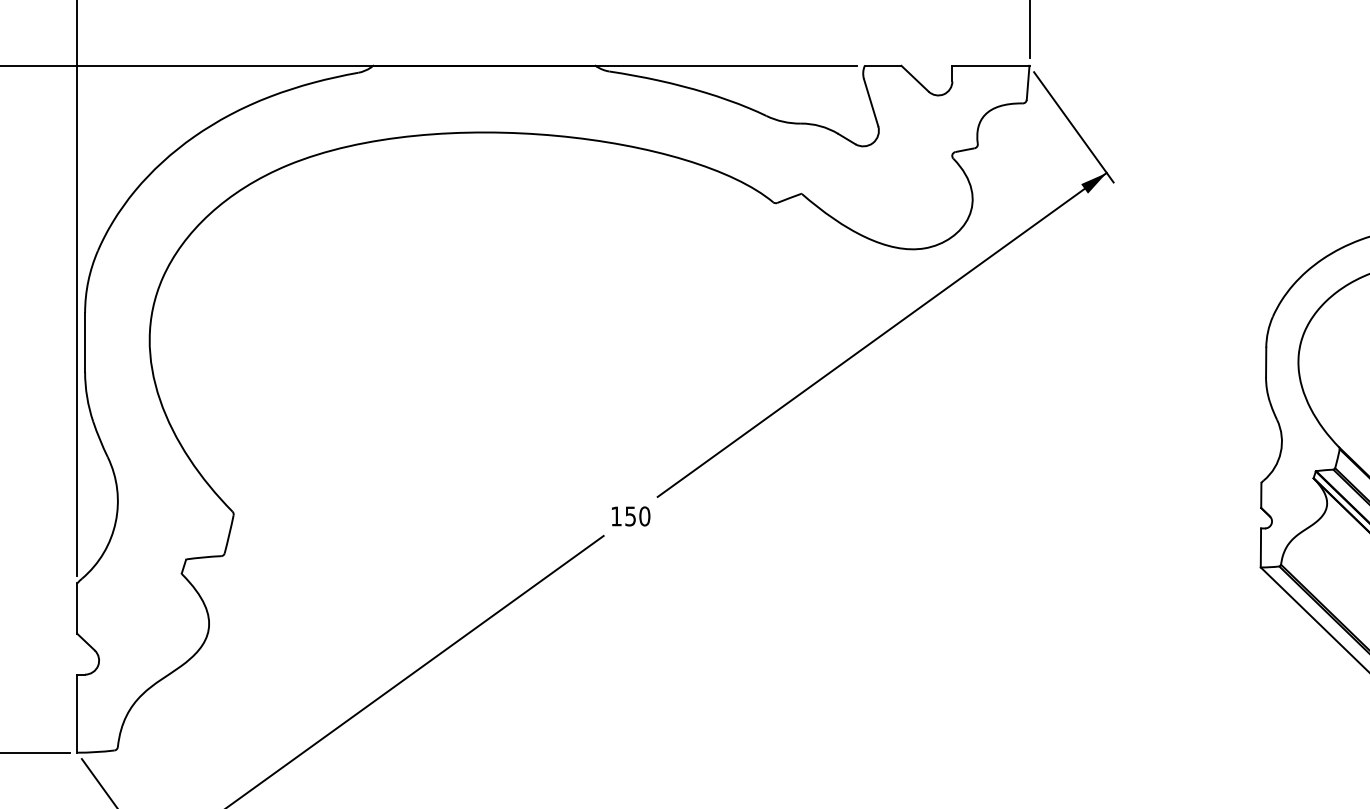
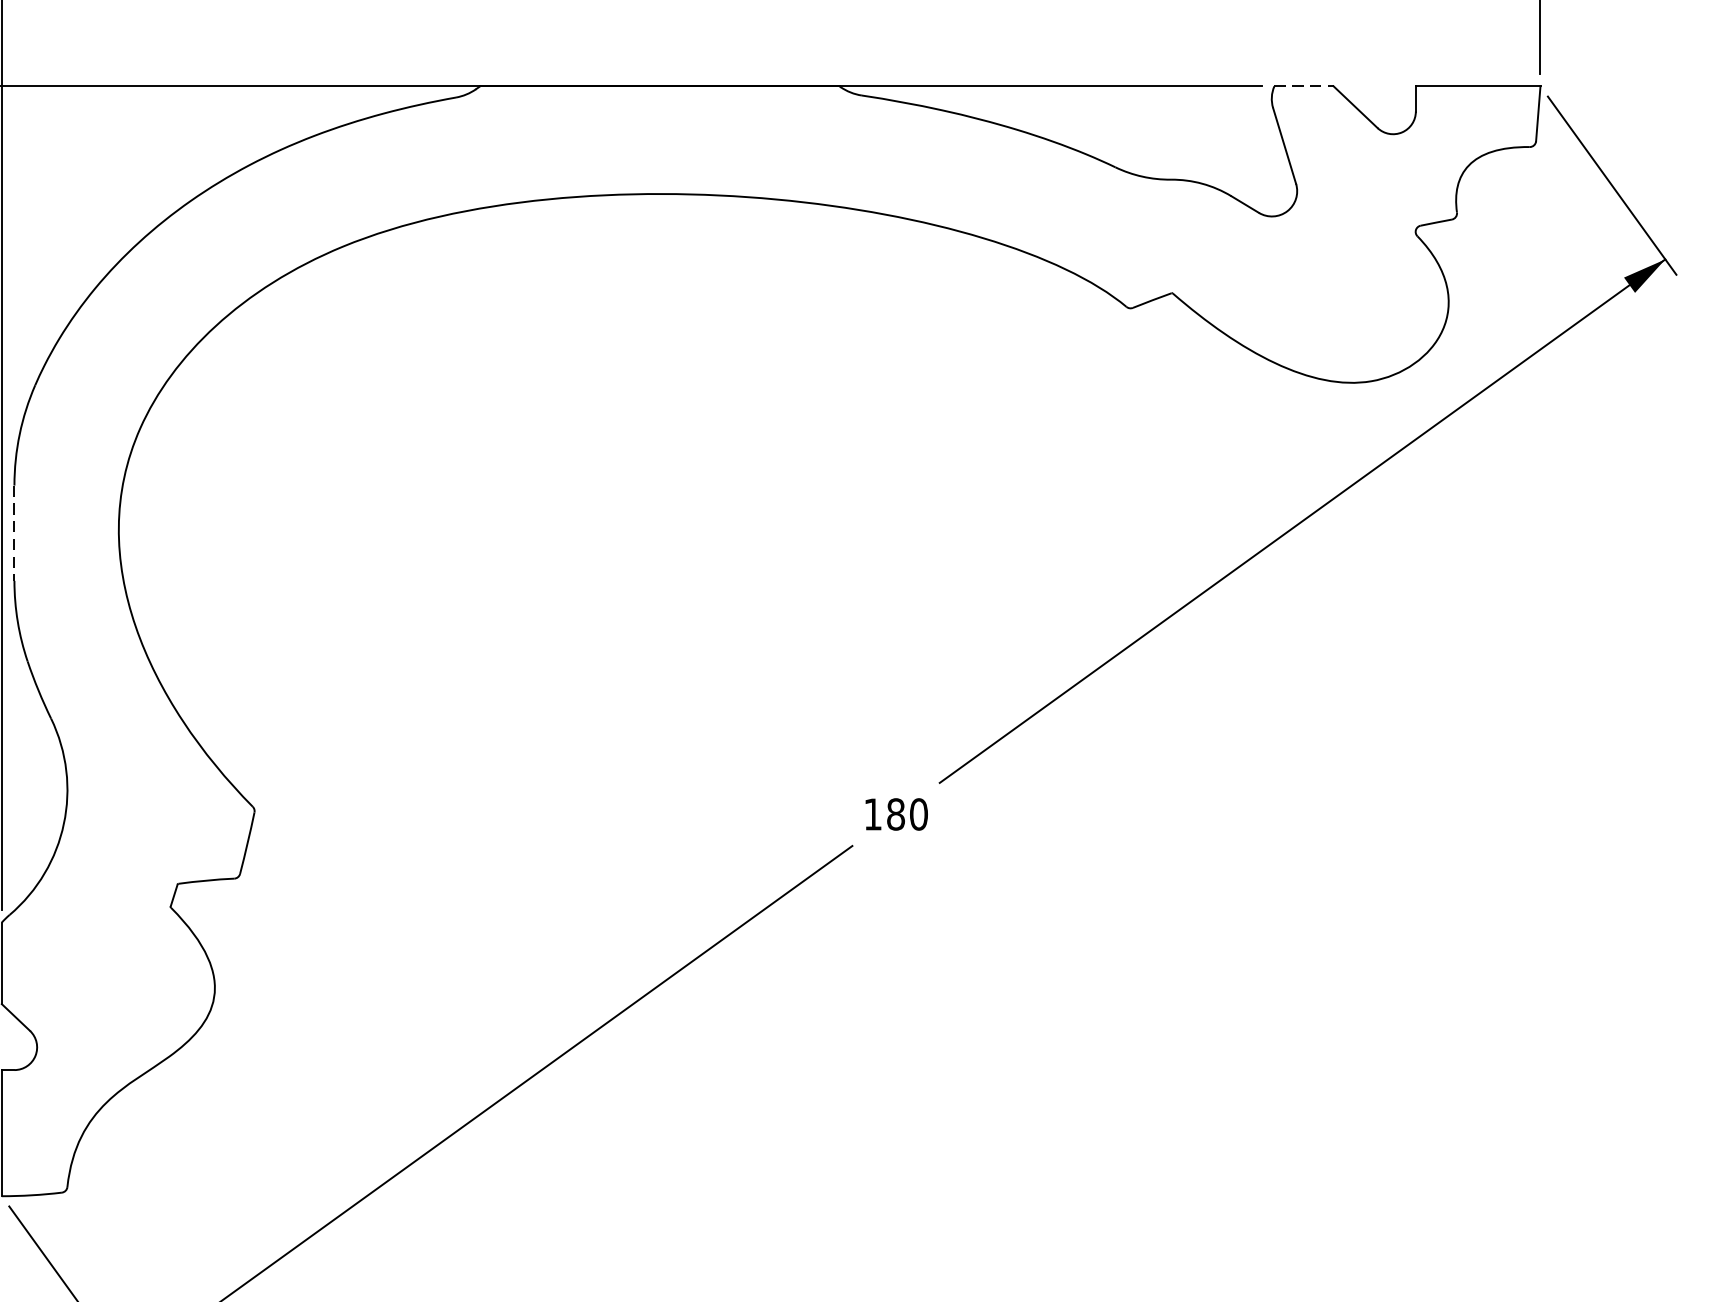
line: (883, 65) -> (1304, 85), solid -> dashed
line: (85, 342) -> (15, 533), solid -> dashed
text: (630, 516) -> (895, 814), 150 -> 180

